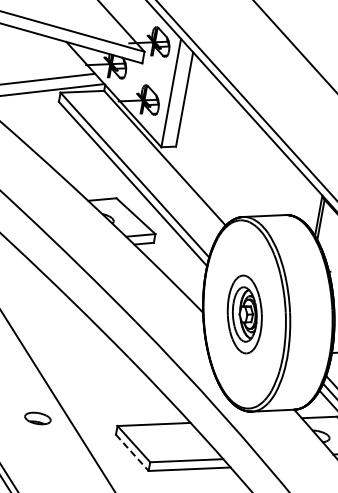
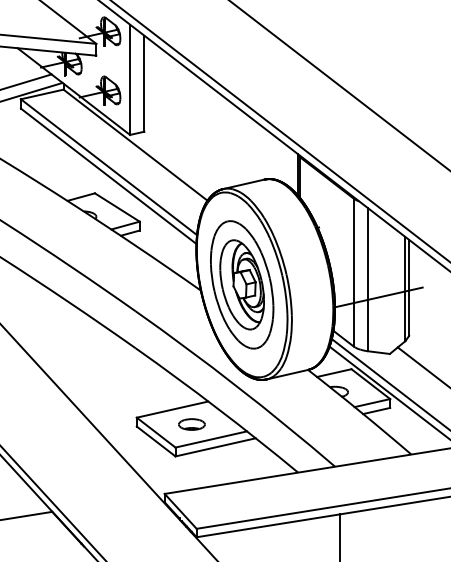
part: (245, 314) -> (242, 284), size x1.67
part: (37, 418) -> (191, 424), moved
line: (132, 452) -> (156, 441), dashed -> solid

